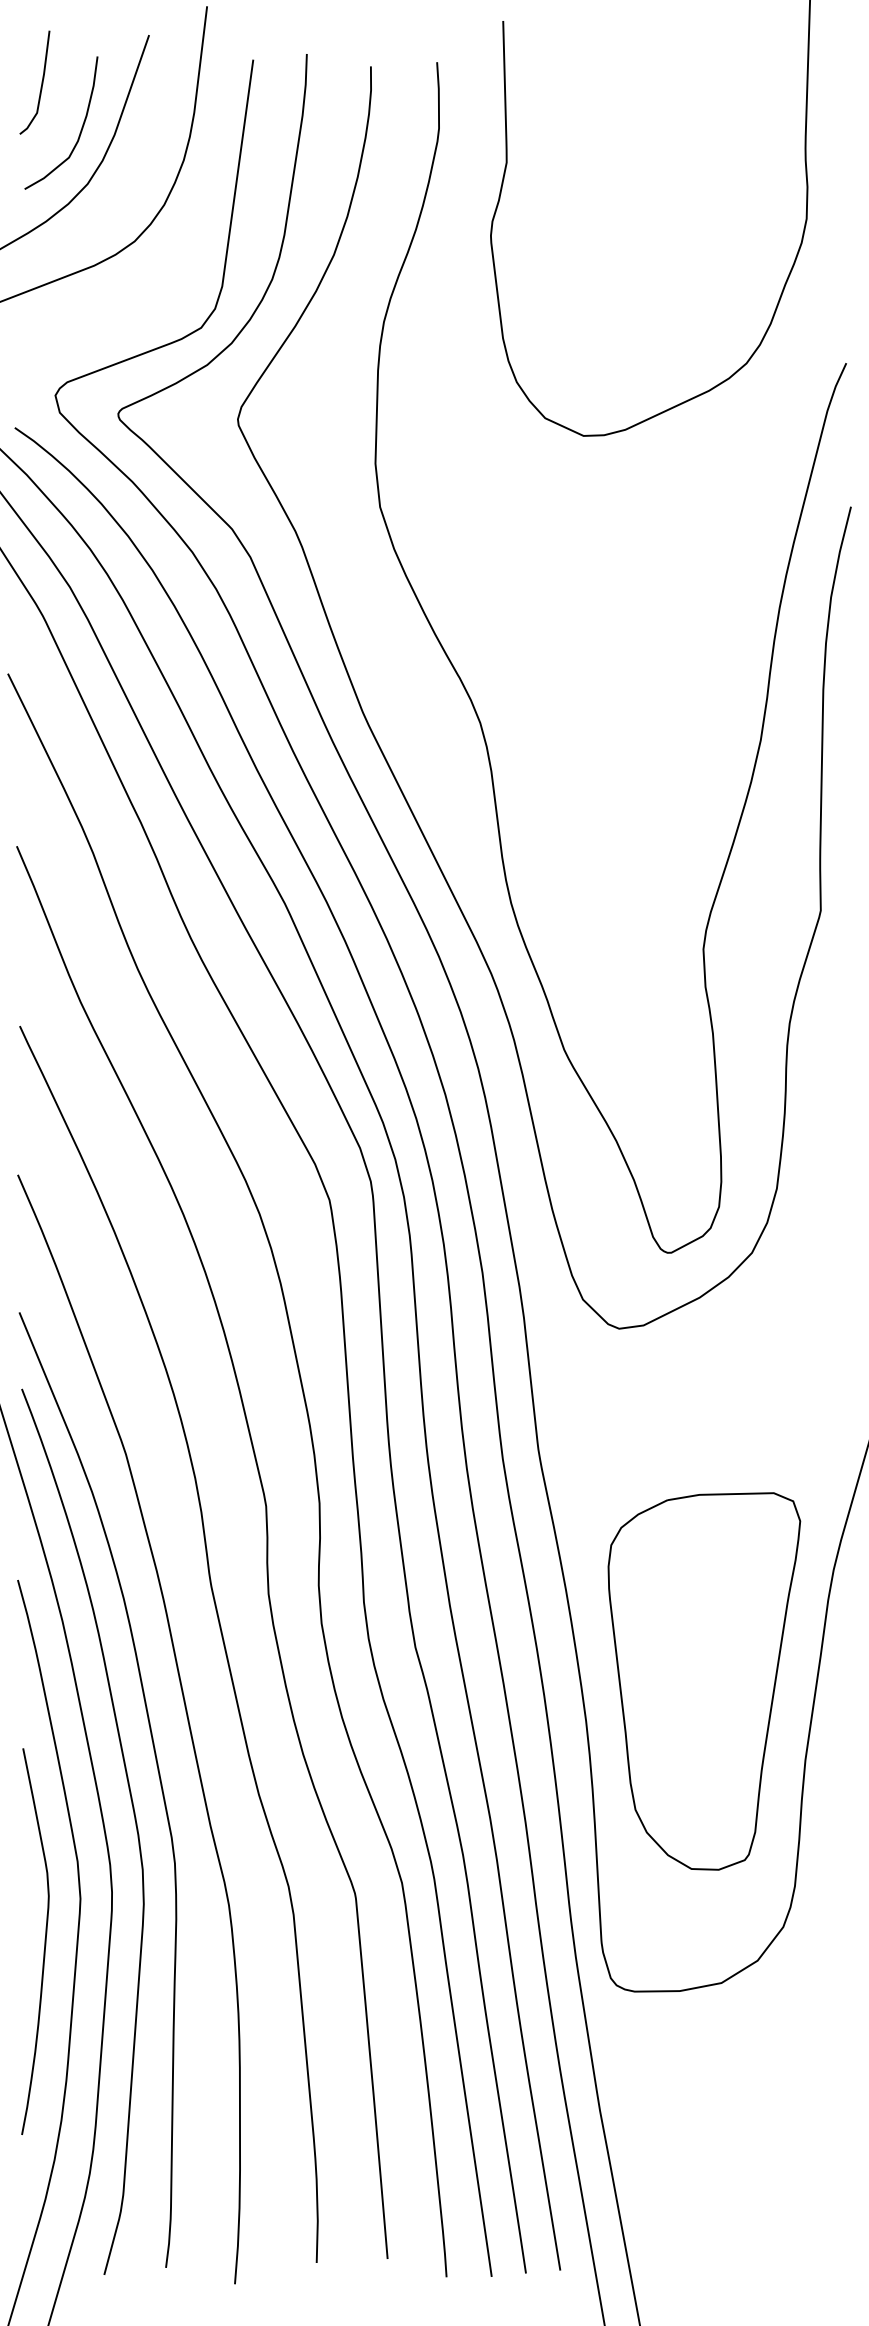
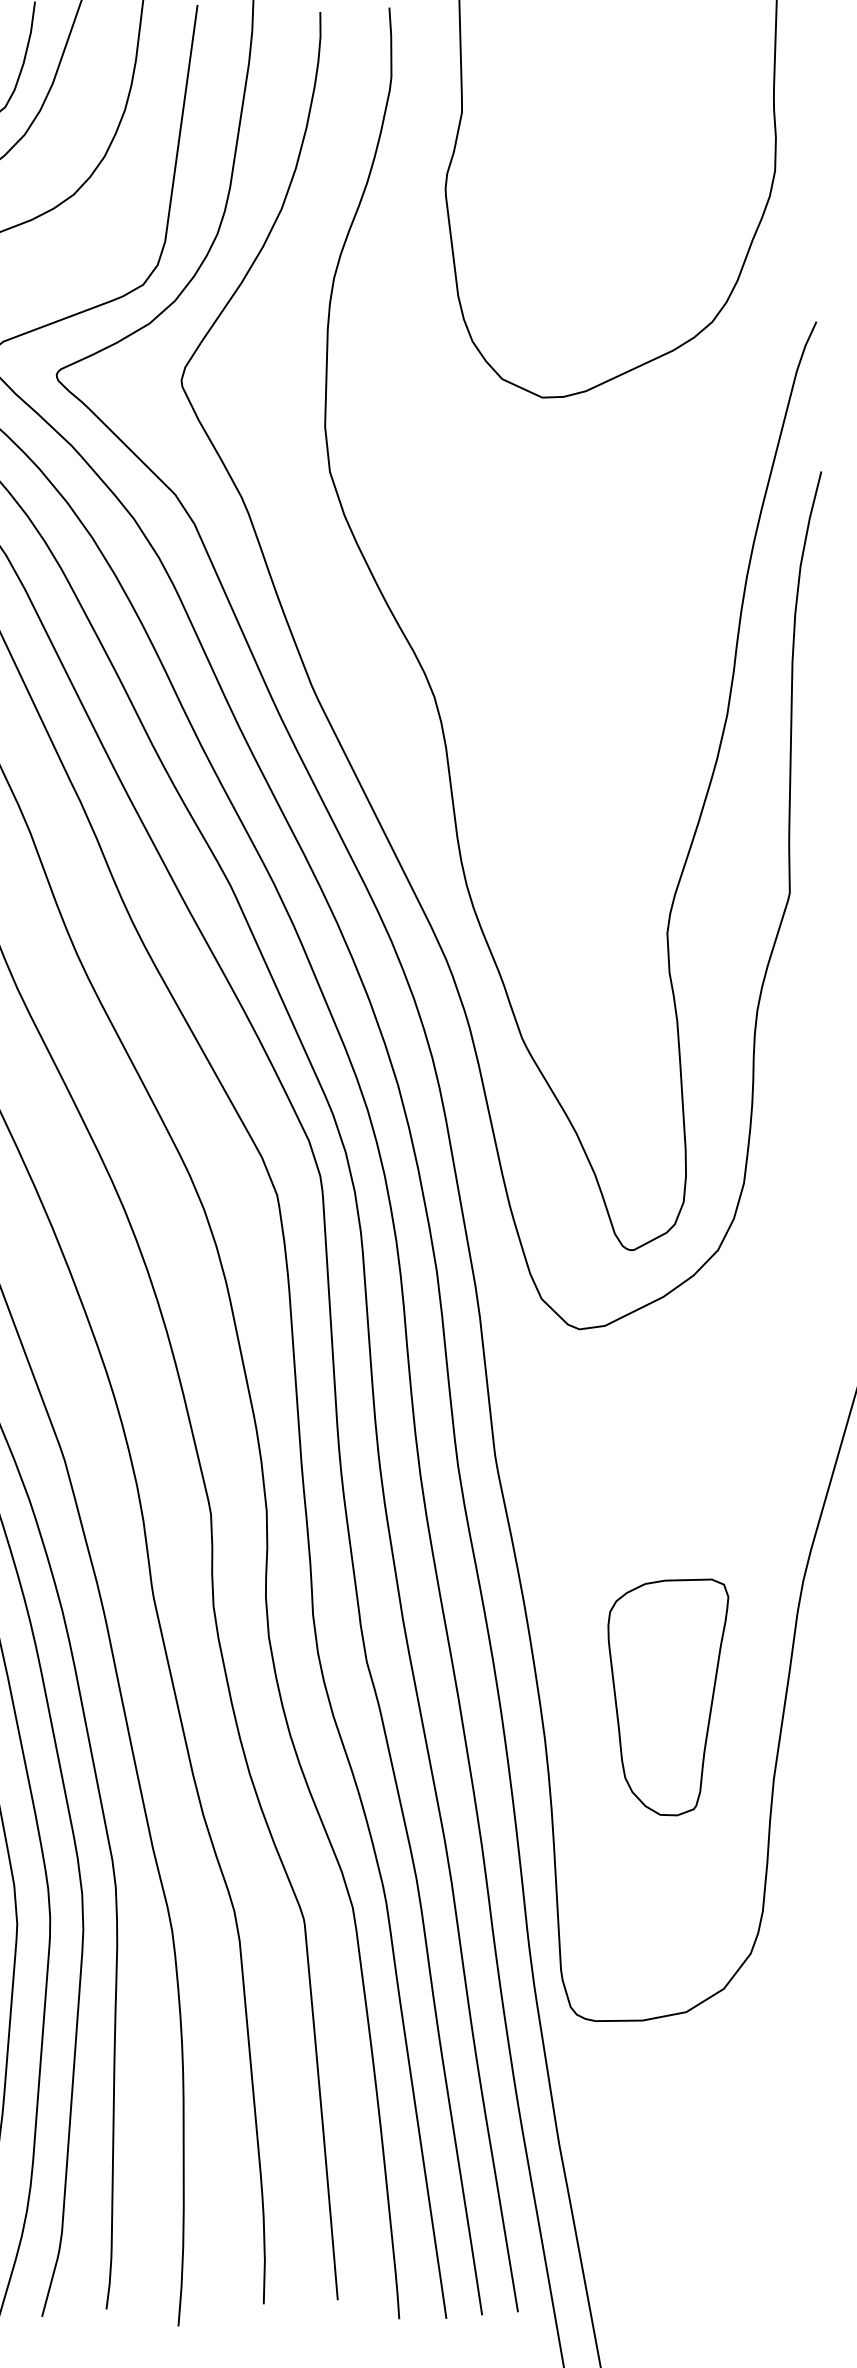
part: (704, 1681) -> (668, 1697), size x0.6

